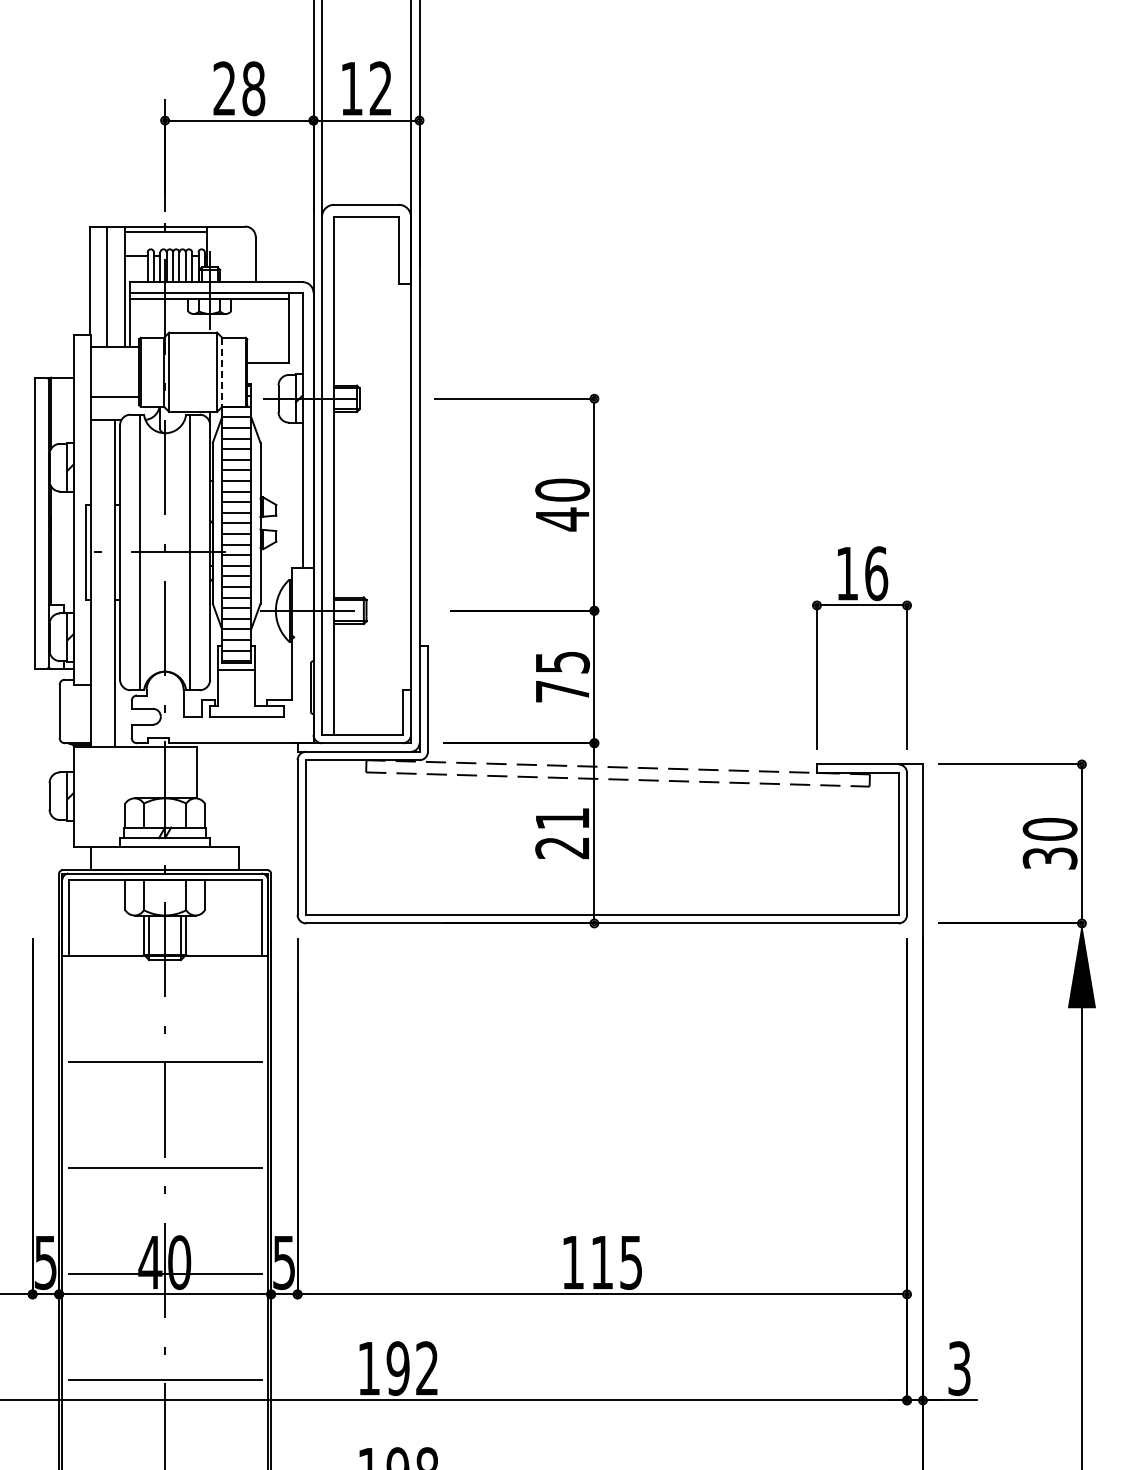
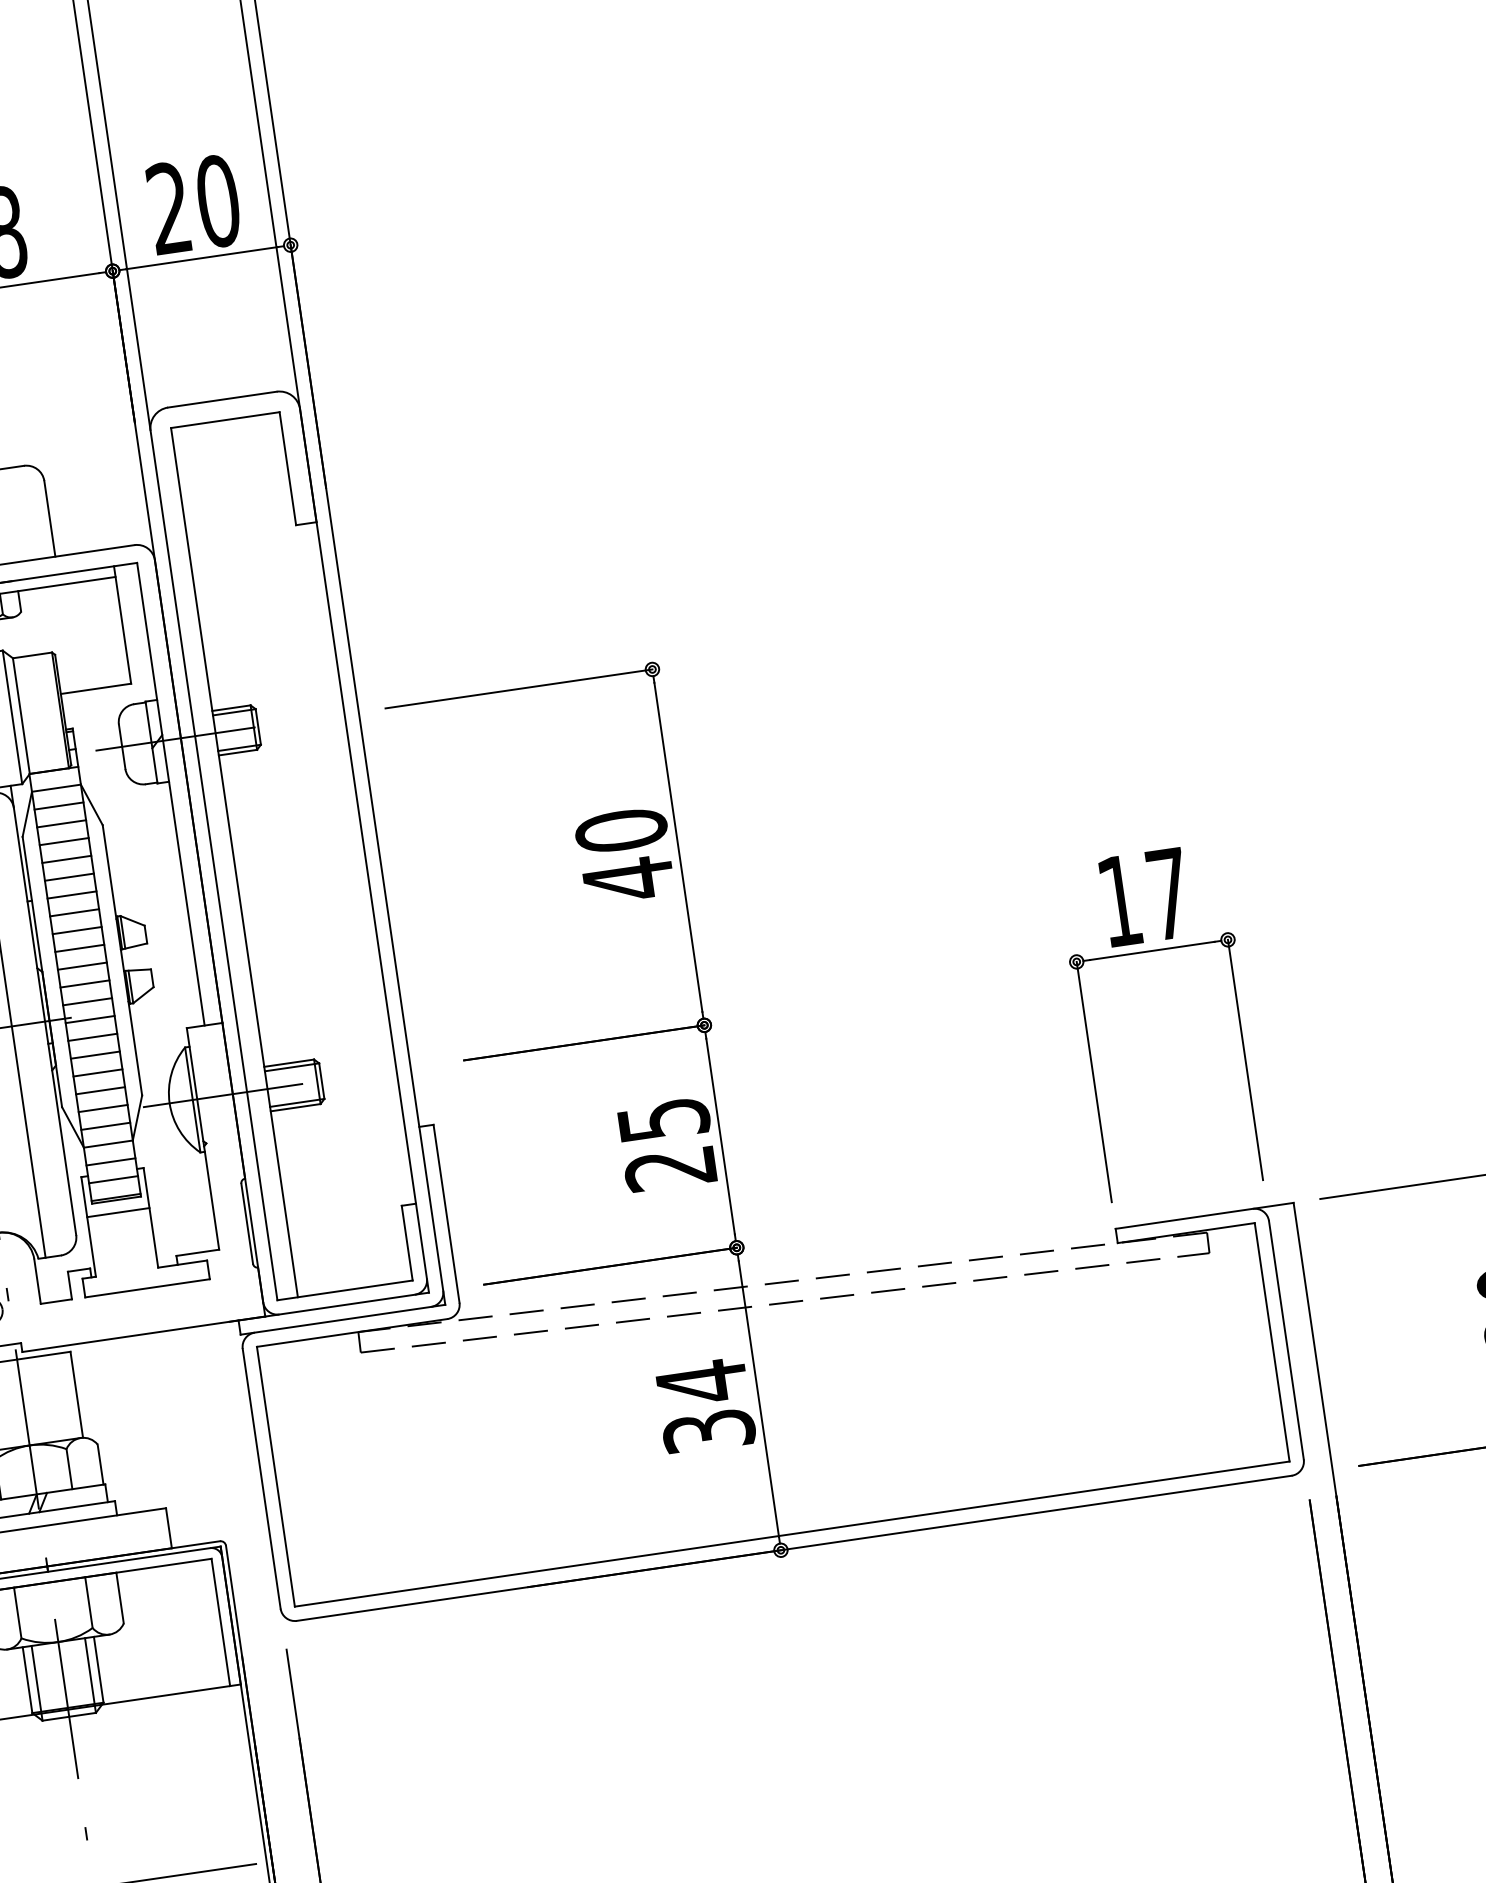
text: (366, 88) -> (193, 204), 12 -> 20
line: (222, 372) -> (21, 716), dashed -> solid
text: (876, 573) -> (1168, 893), 16 -> 17
text: (561, 691) -> (668, 1168), 75 -> 25
text: (562, 832) -> (705, 1405), 21 -> 34

